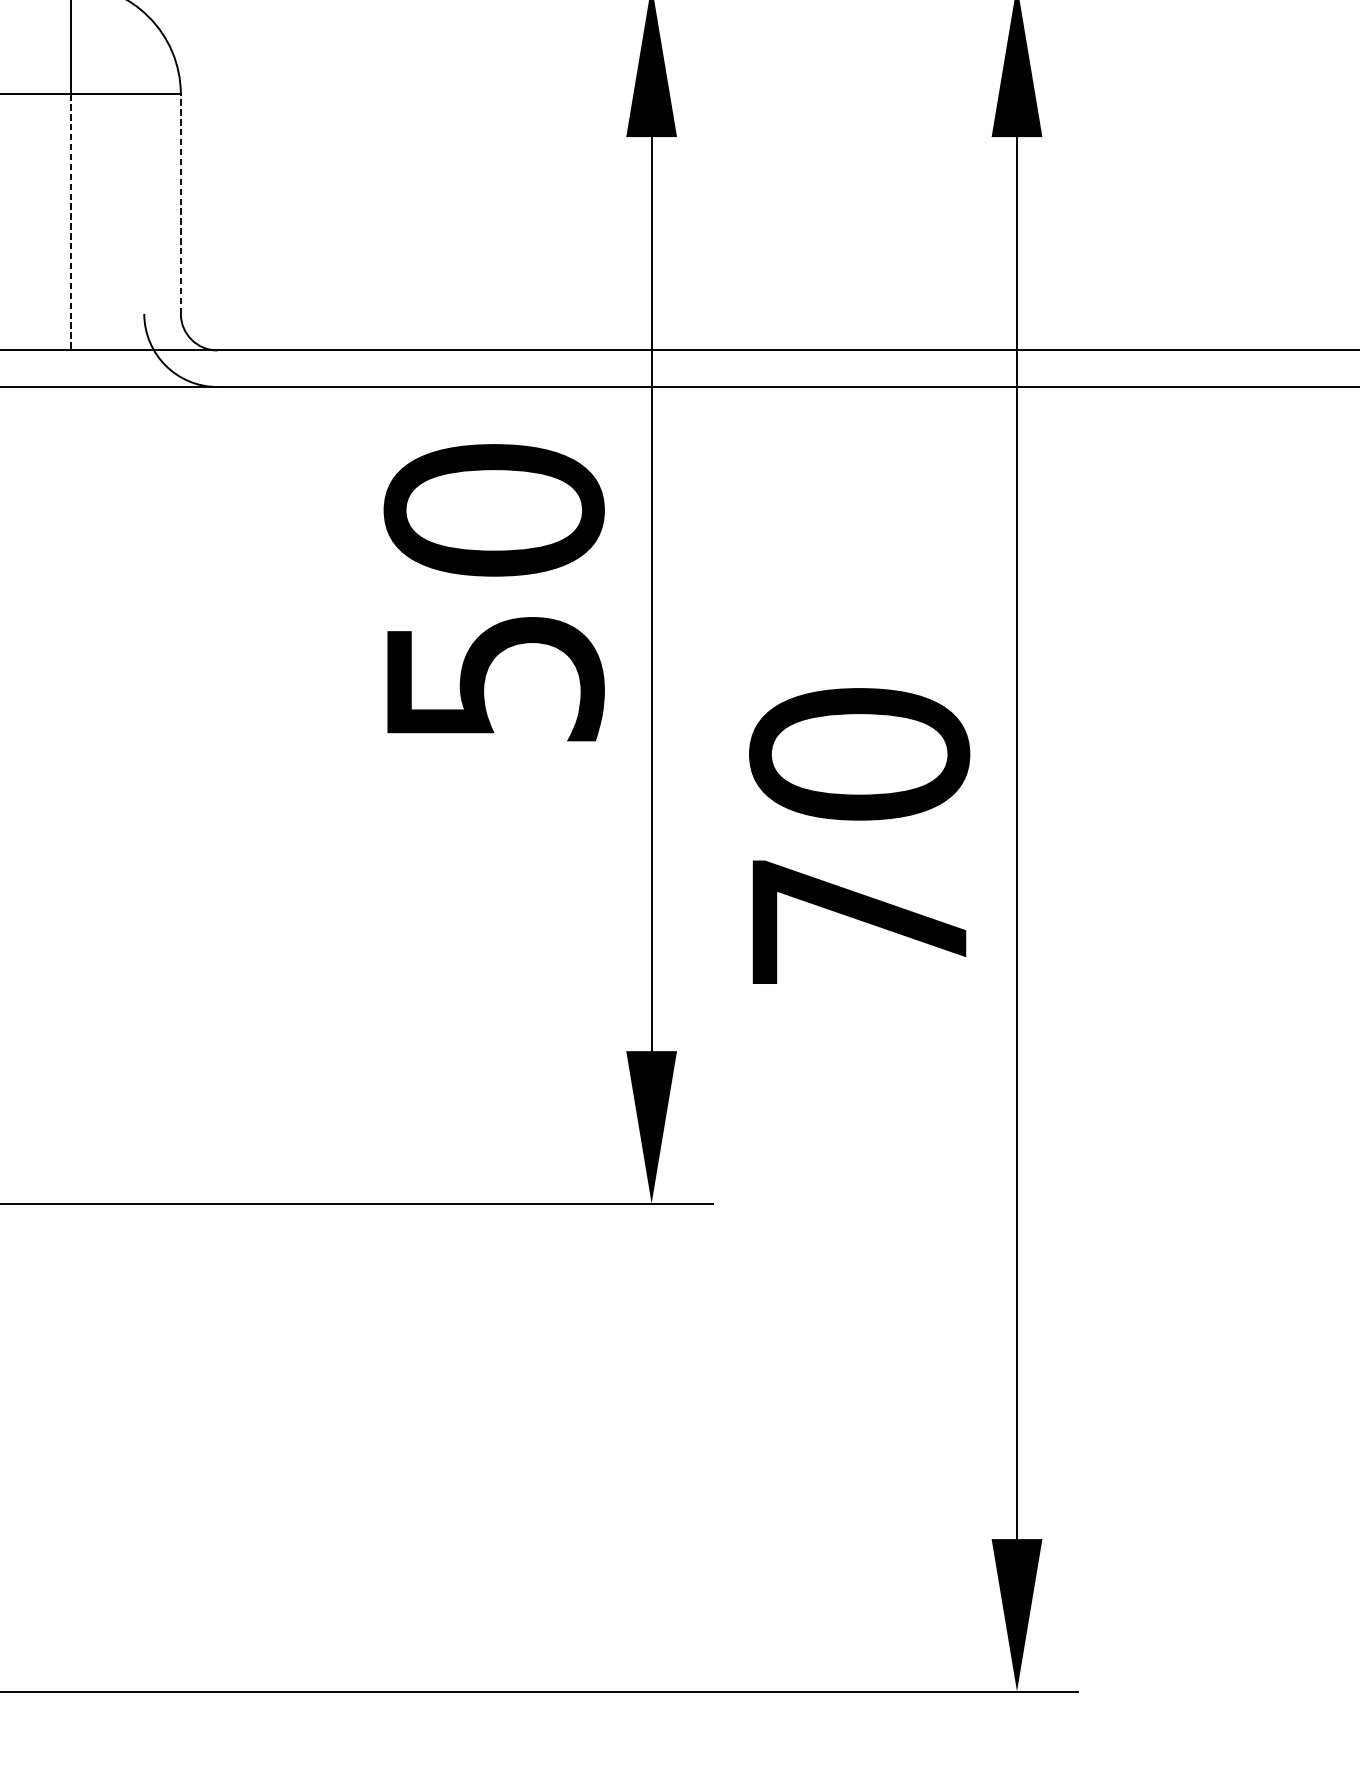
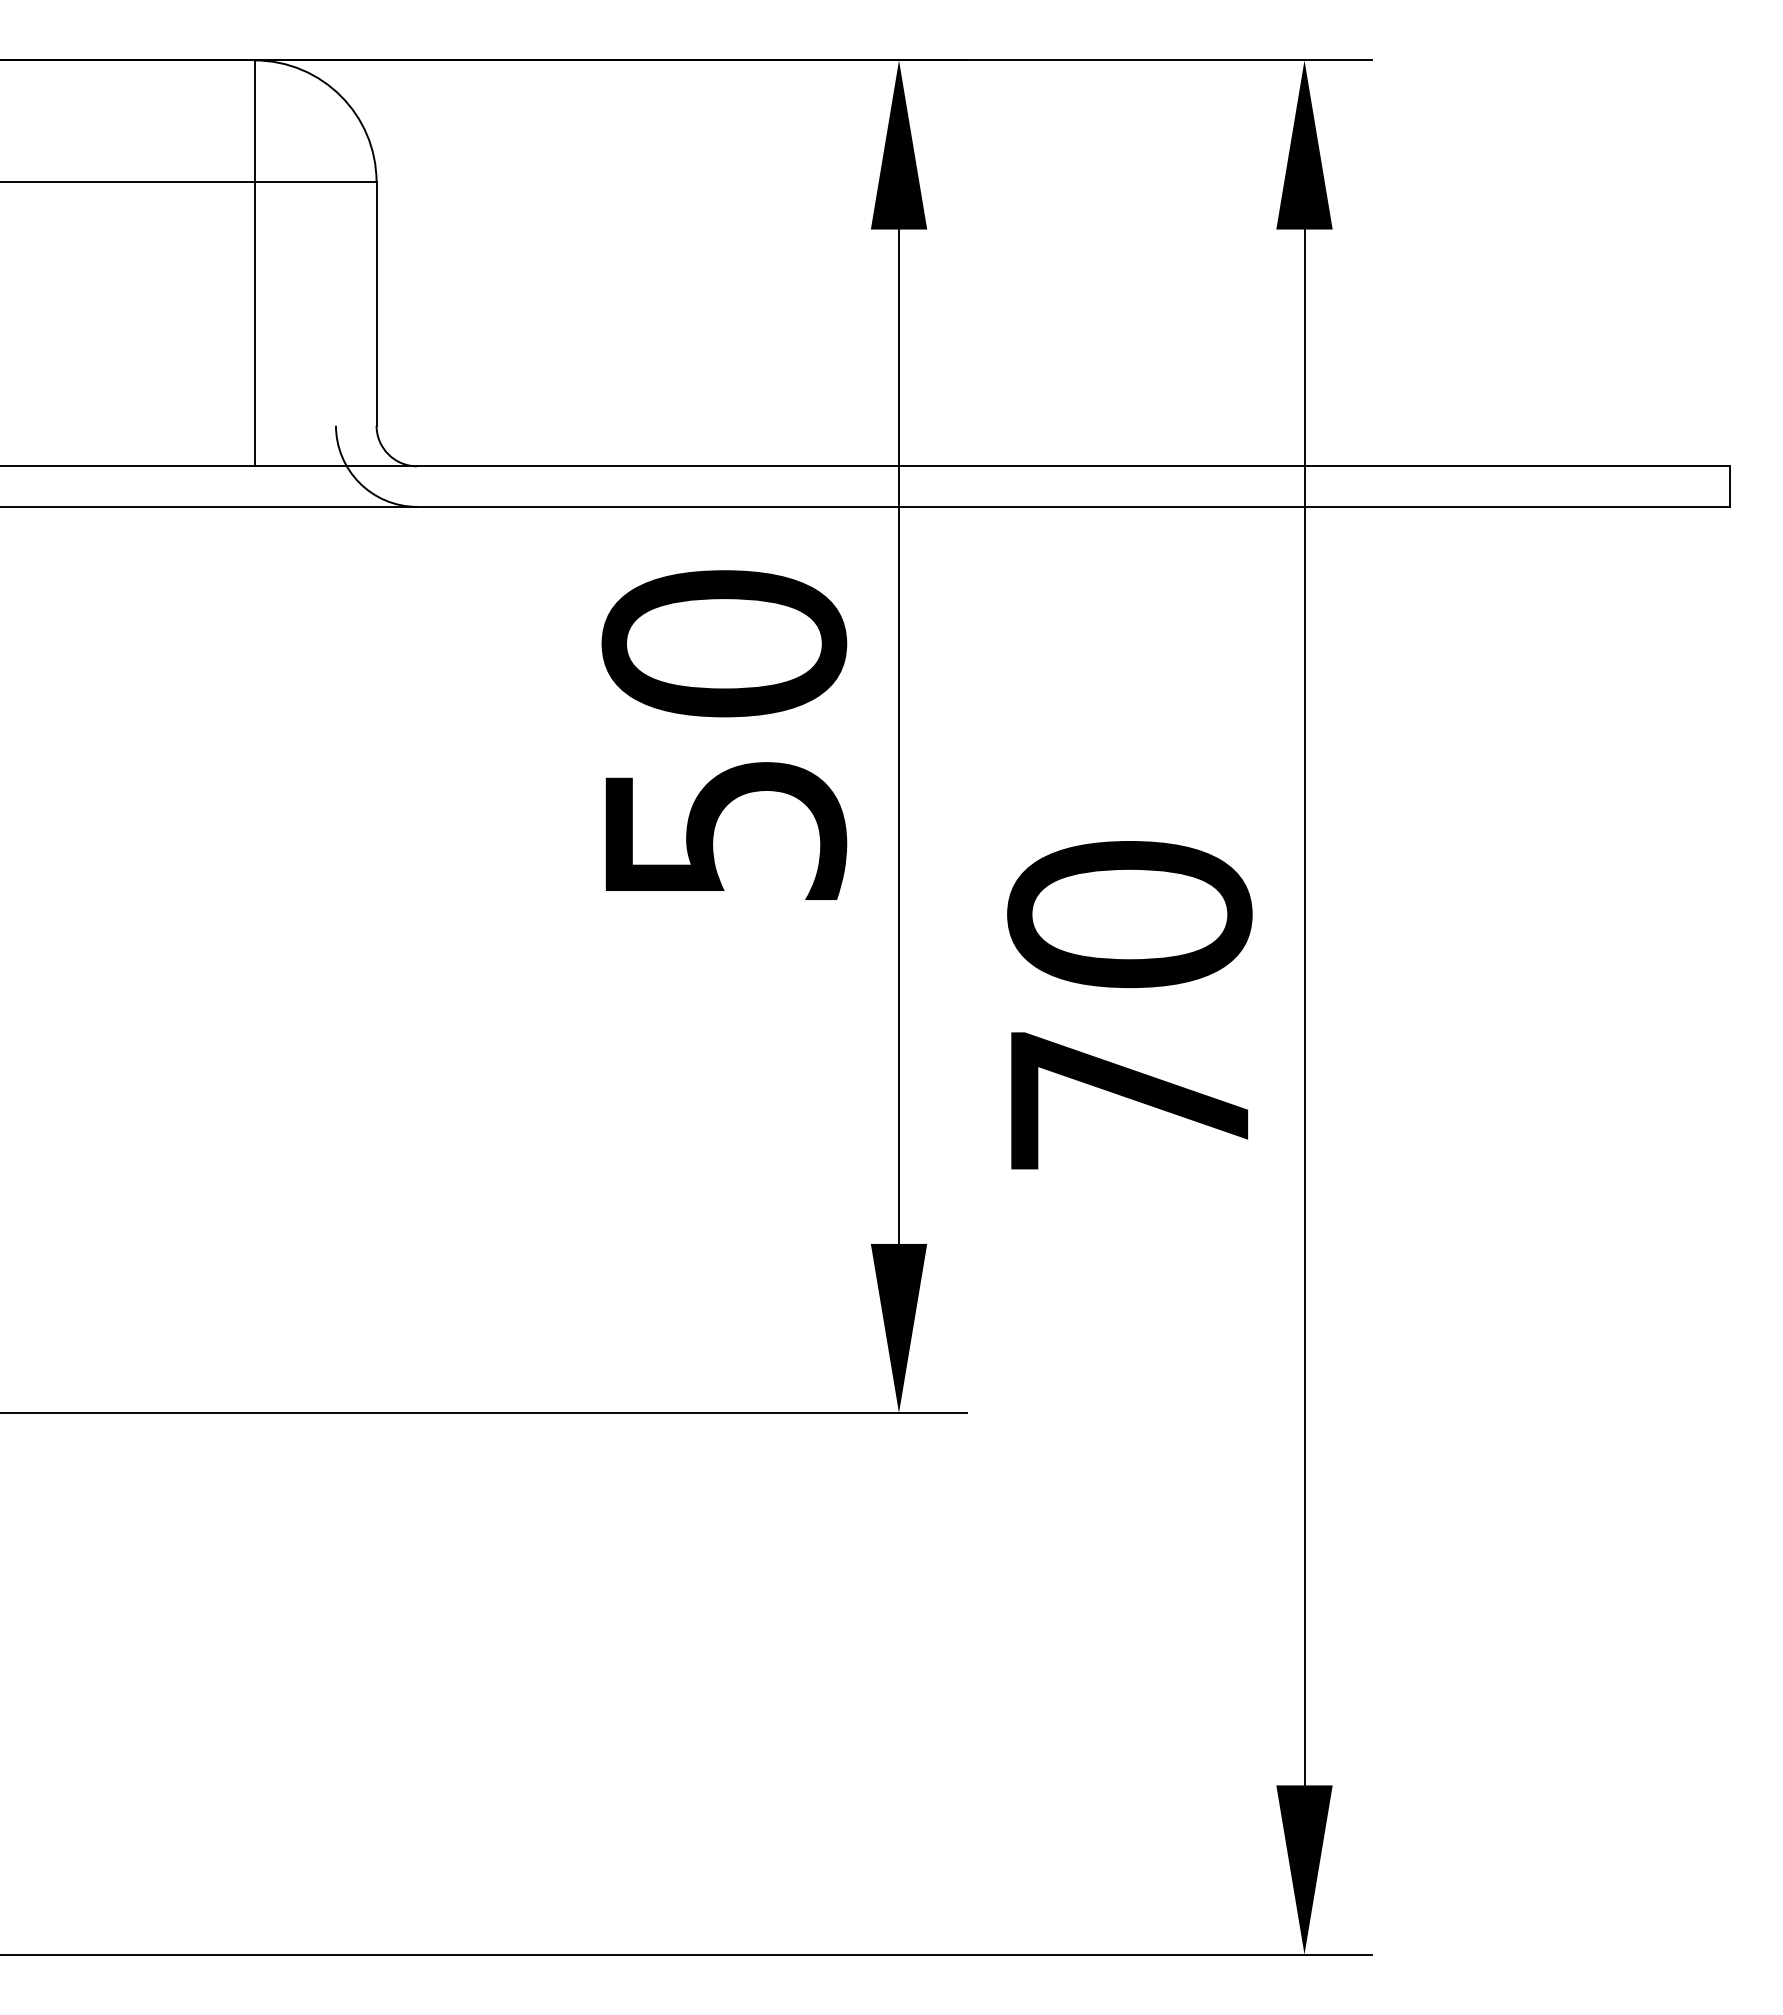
line: (180, 203) -> (376, 303), dashed -> solid
line: (70, 222) -> (254, 324), dashed -> solid

